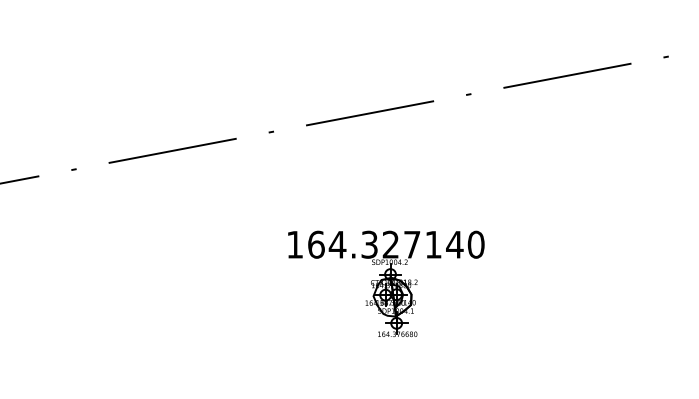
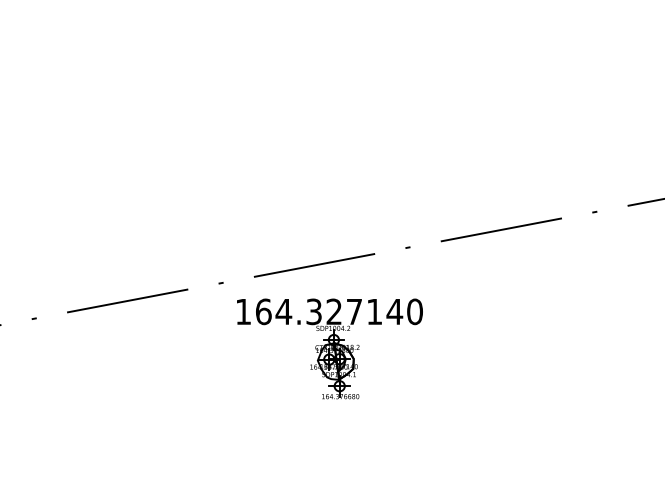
part: (385, 283) -> (329, 348), moved

